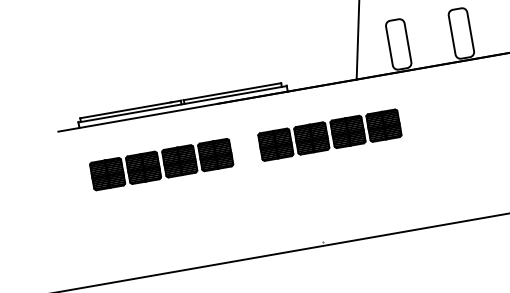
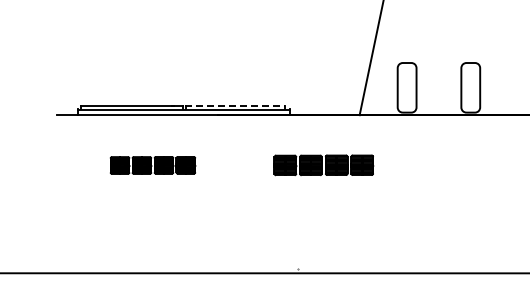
line: (232, 91) -> (235, 105), solid -> dashed
part: (329, 135) -> (323, 165), size x0.7
part: (161, 164) -> (152, 165), size x0.6

